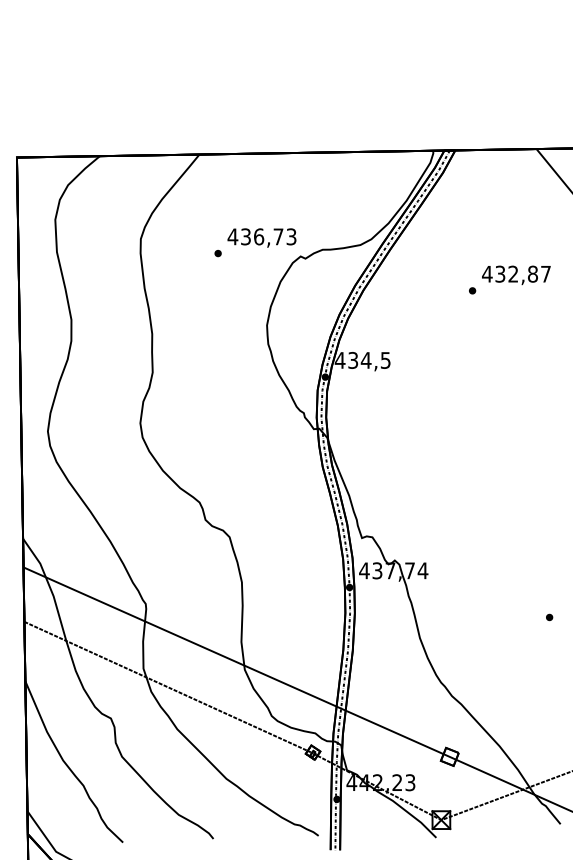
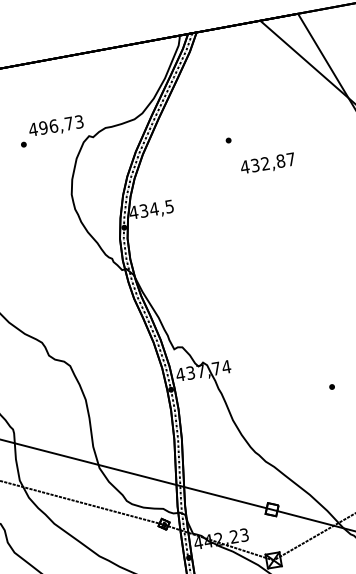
text: (245, 236) -> (43, 127), 436,73 -> 496,73
text: (516, 275) -> (268, 164), moved

